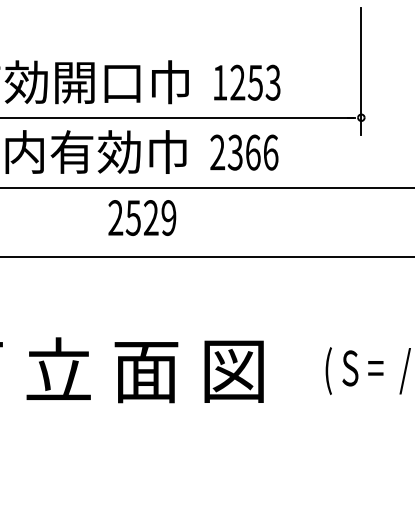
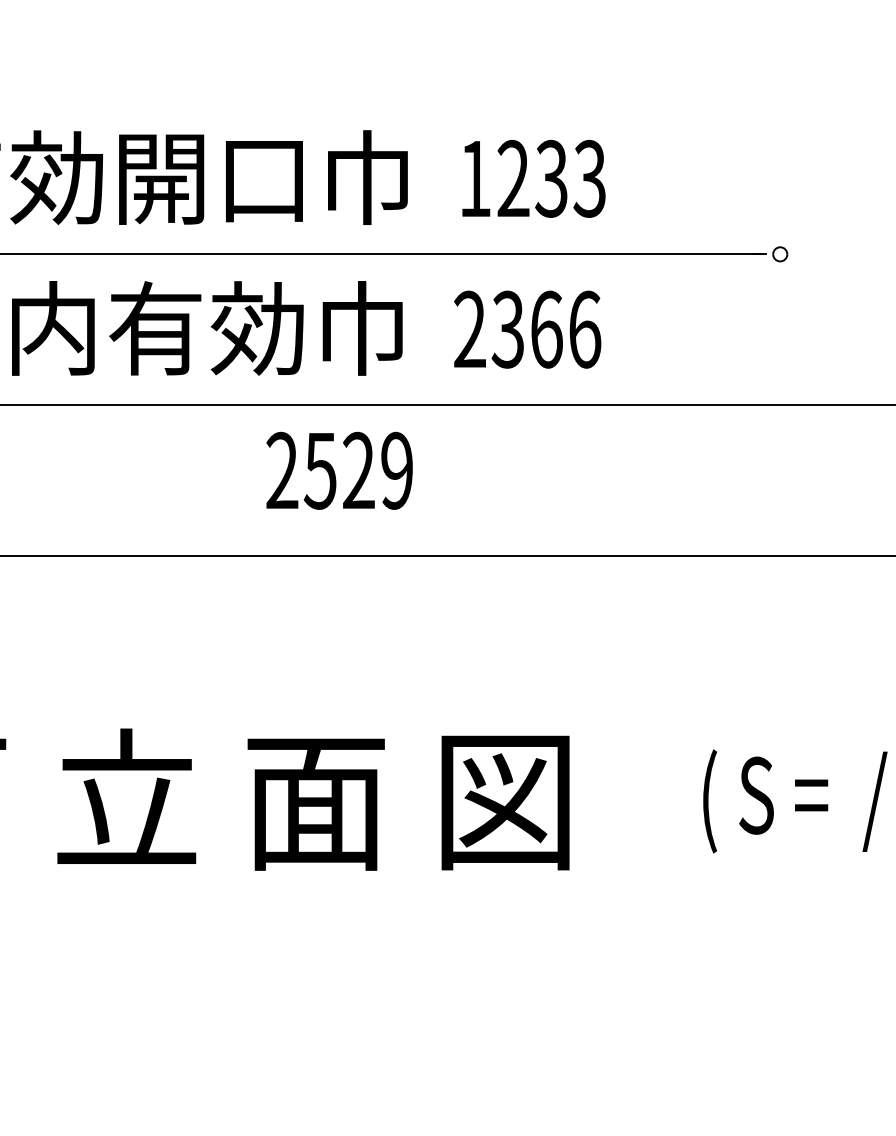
line: (361, 71) -> (780, 154), removed
text: (255, 81) -> (551, 176), 1253 -> 1233
text: (142, 217) -> (340, 469), moved

